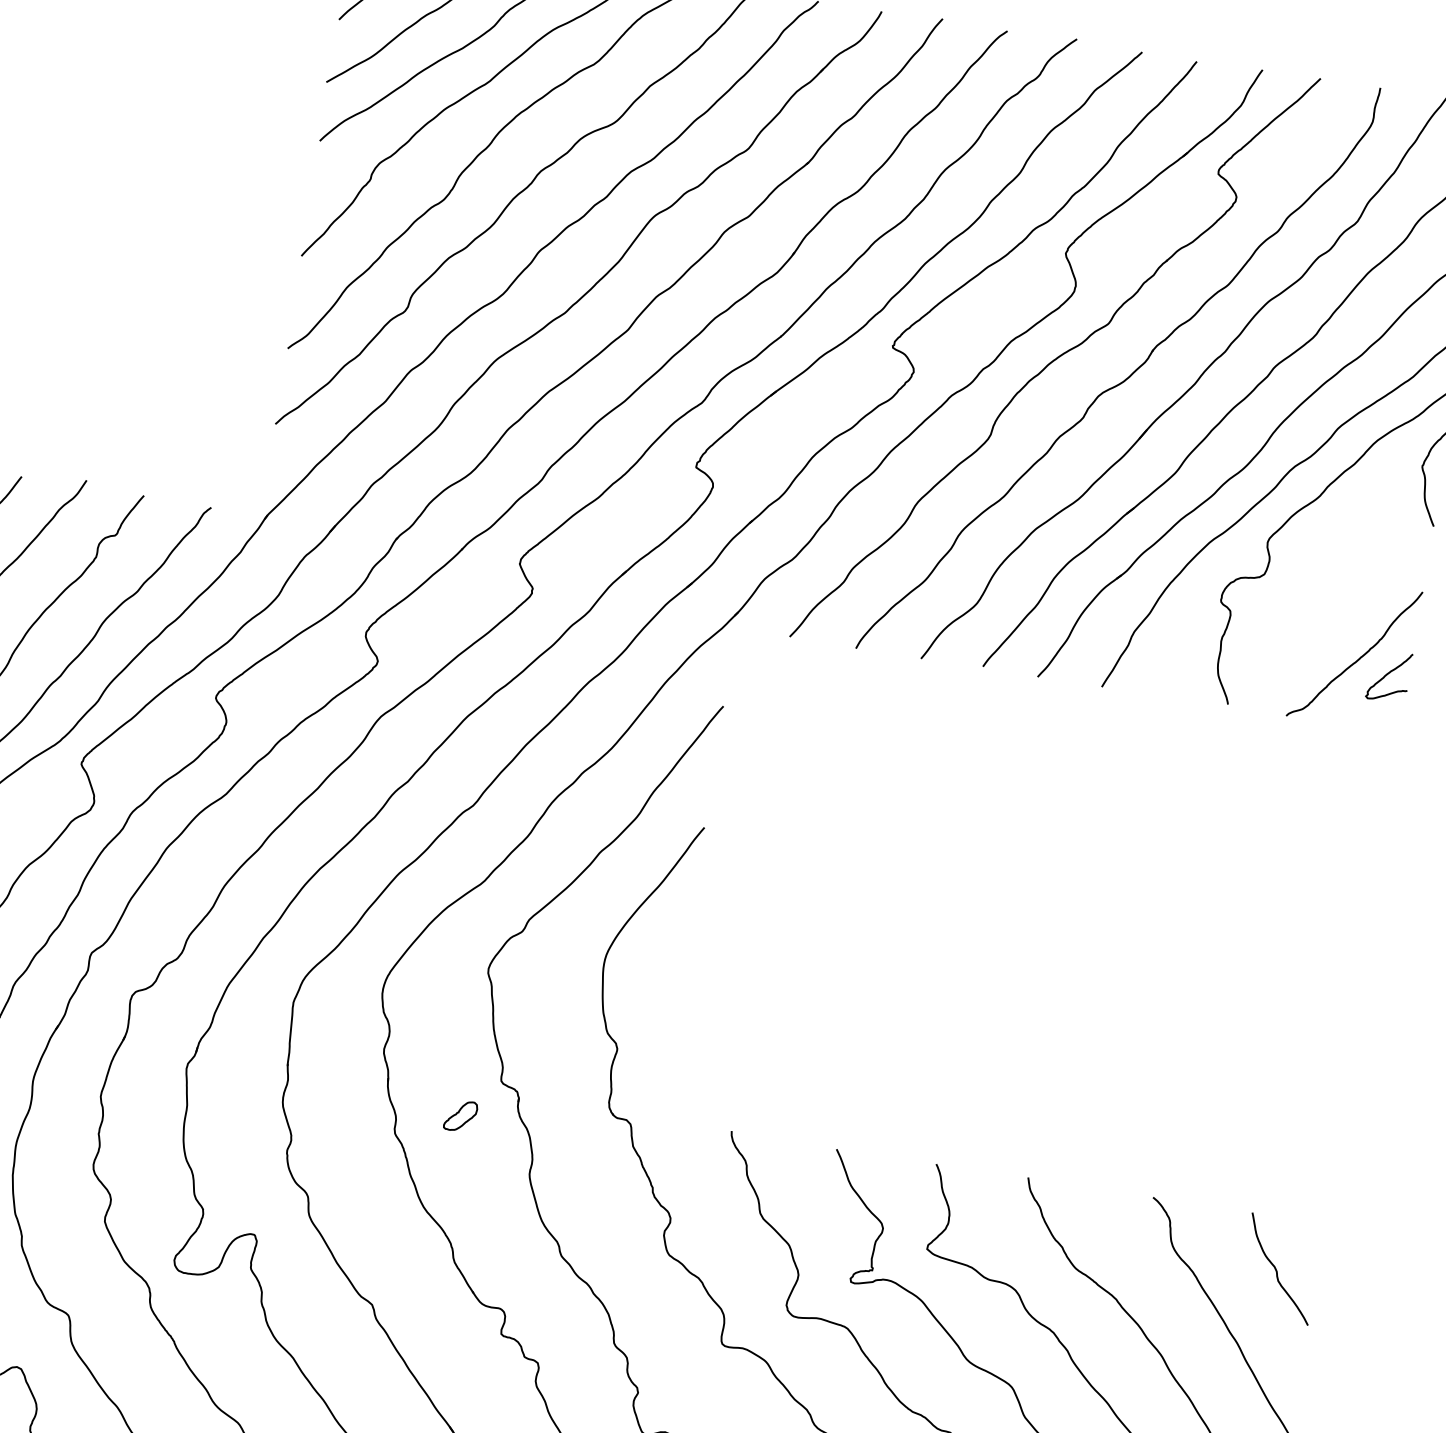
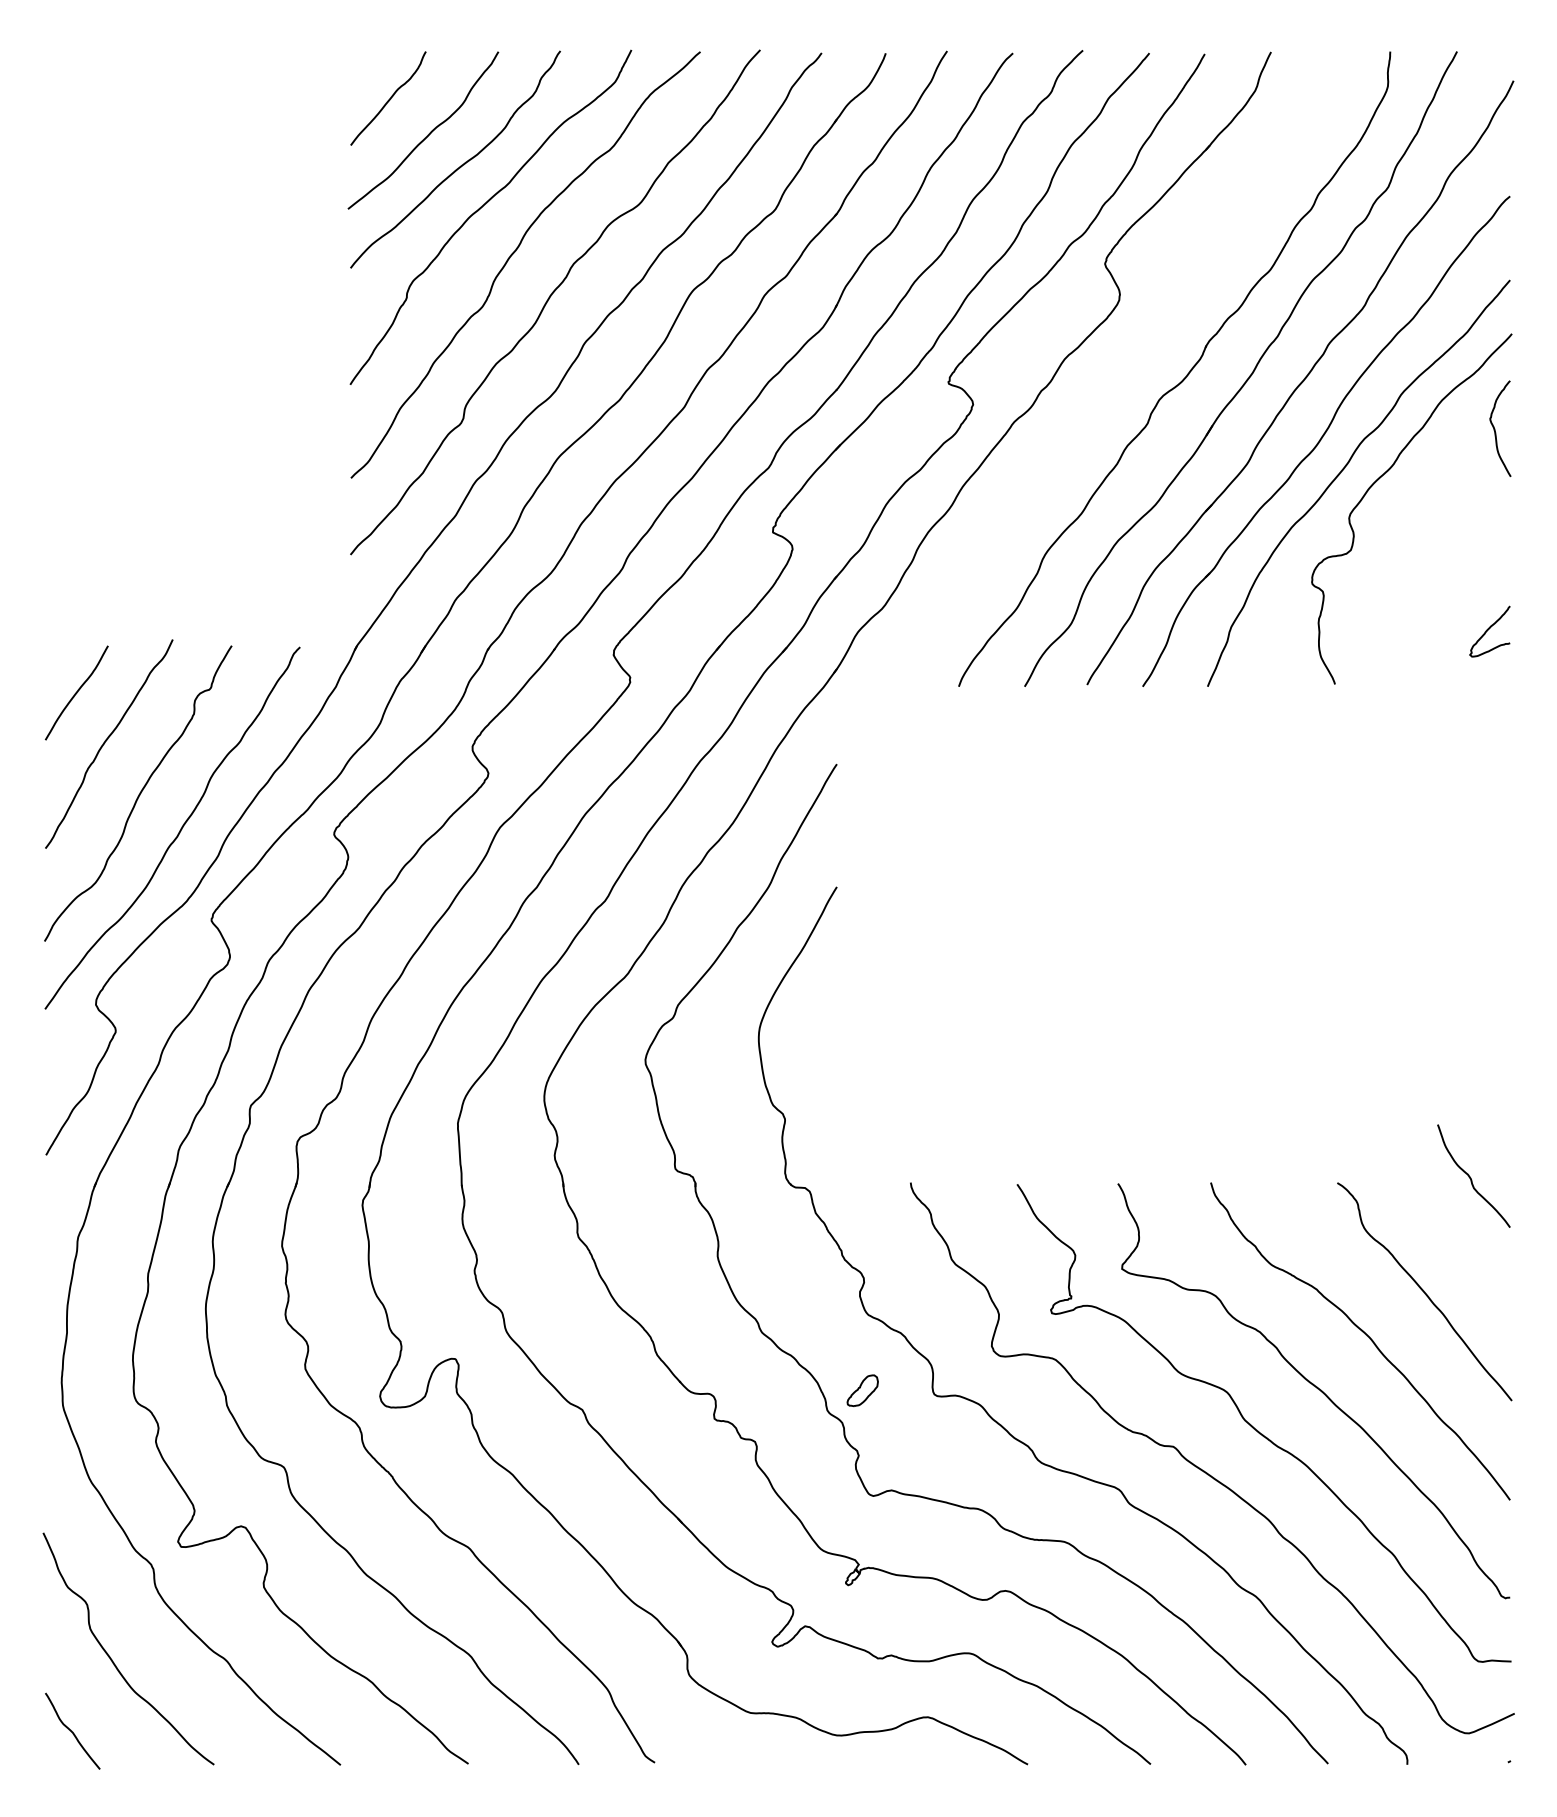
part: (1055, 357) -> (1110, 368), removed
curve: (1359, 657) -> (1457, 617), removed
part: (460, 1115) -> (862, 1390), moved
curve: (1276, 1268) -> (1470, 1176), moved

